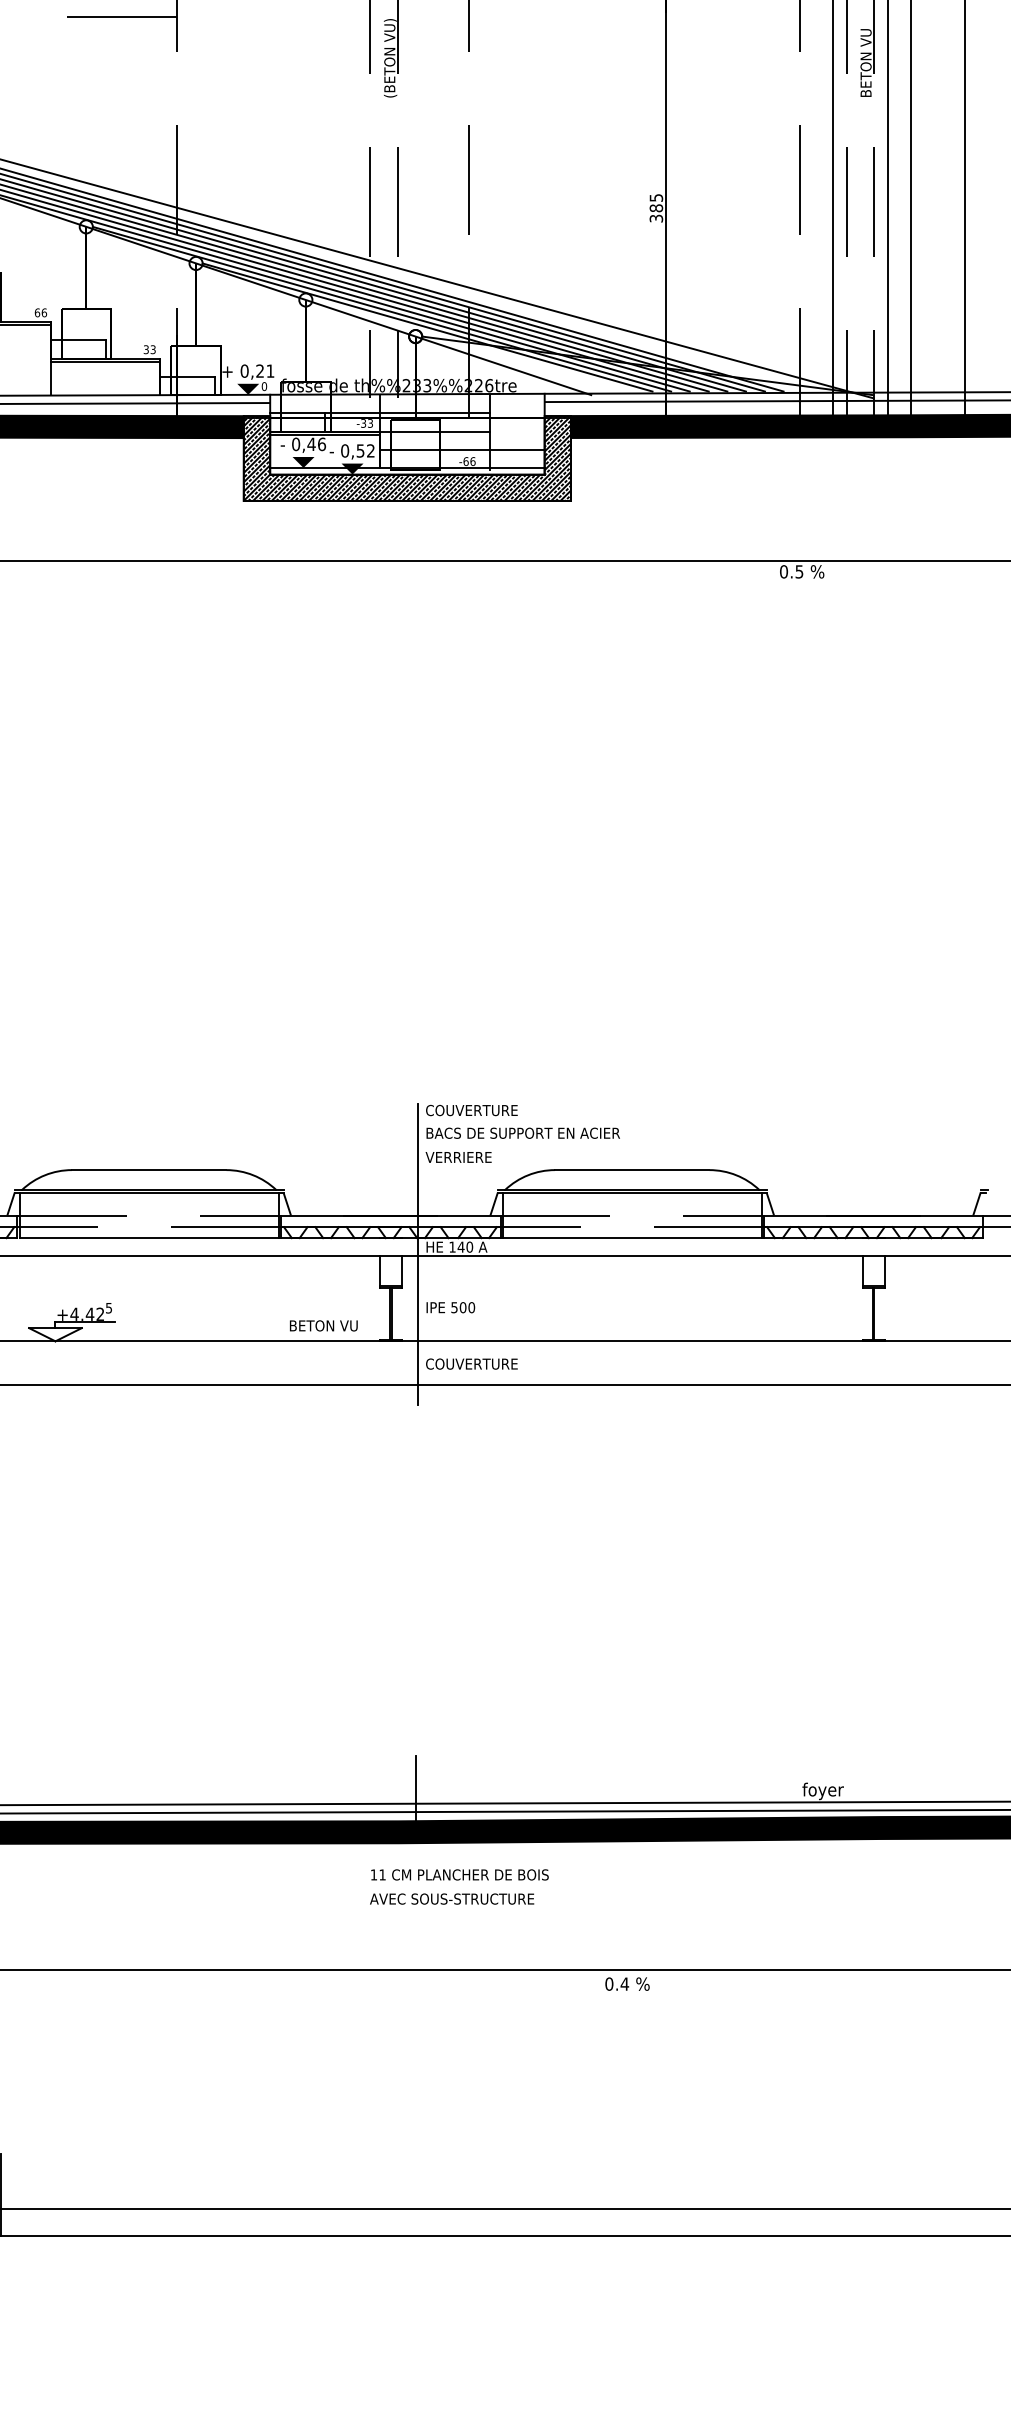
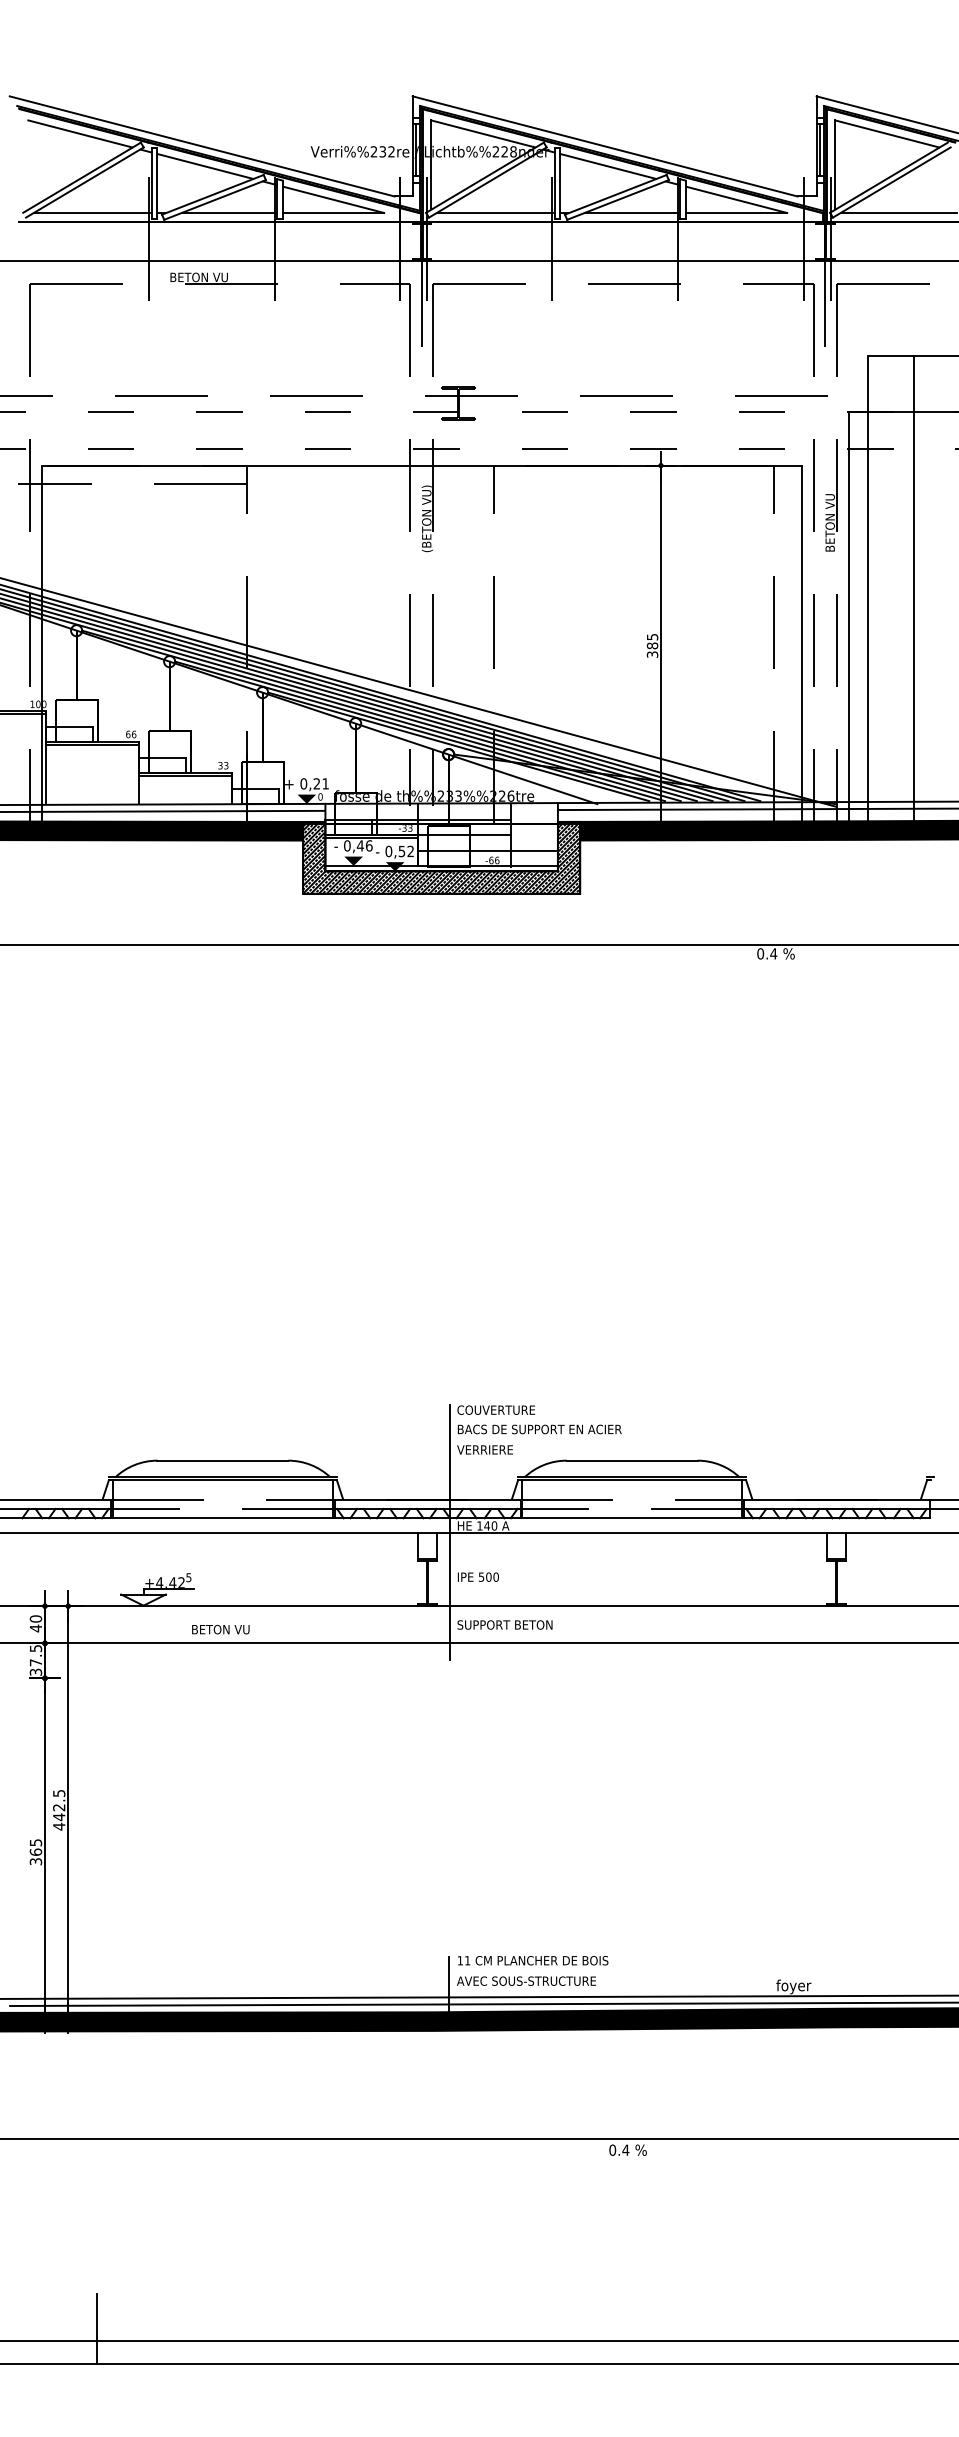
text: (799, 571) -> (773, 953), 0.5 -> 0.4
text: (323, 1325) -> (220, 1629), moved
text: (481, 1363) -> (504, 1624), COUVERTURE -> SUPPORT BETON
text: (459, 1886) -> (532, 1970), moved

